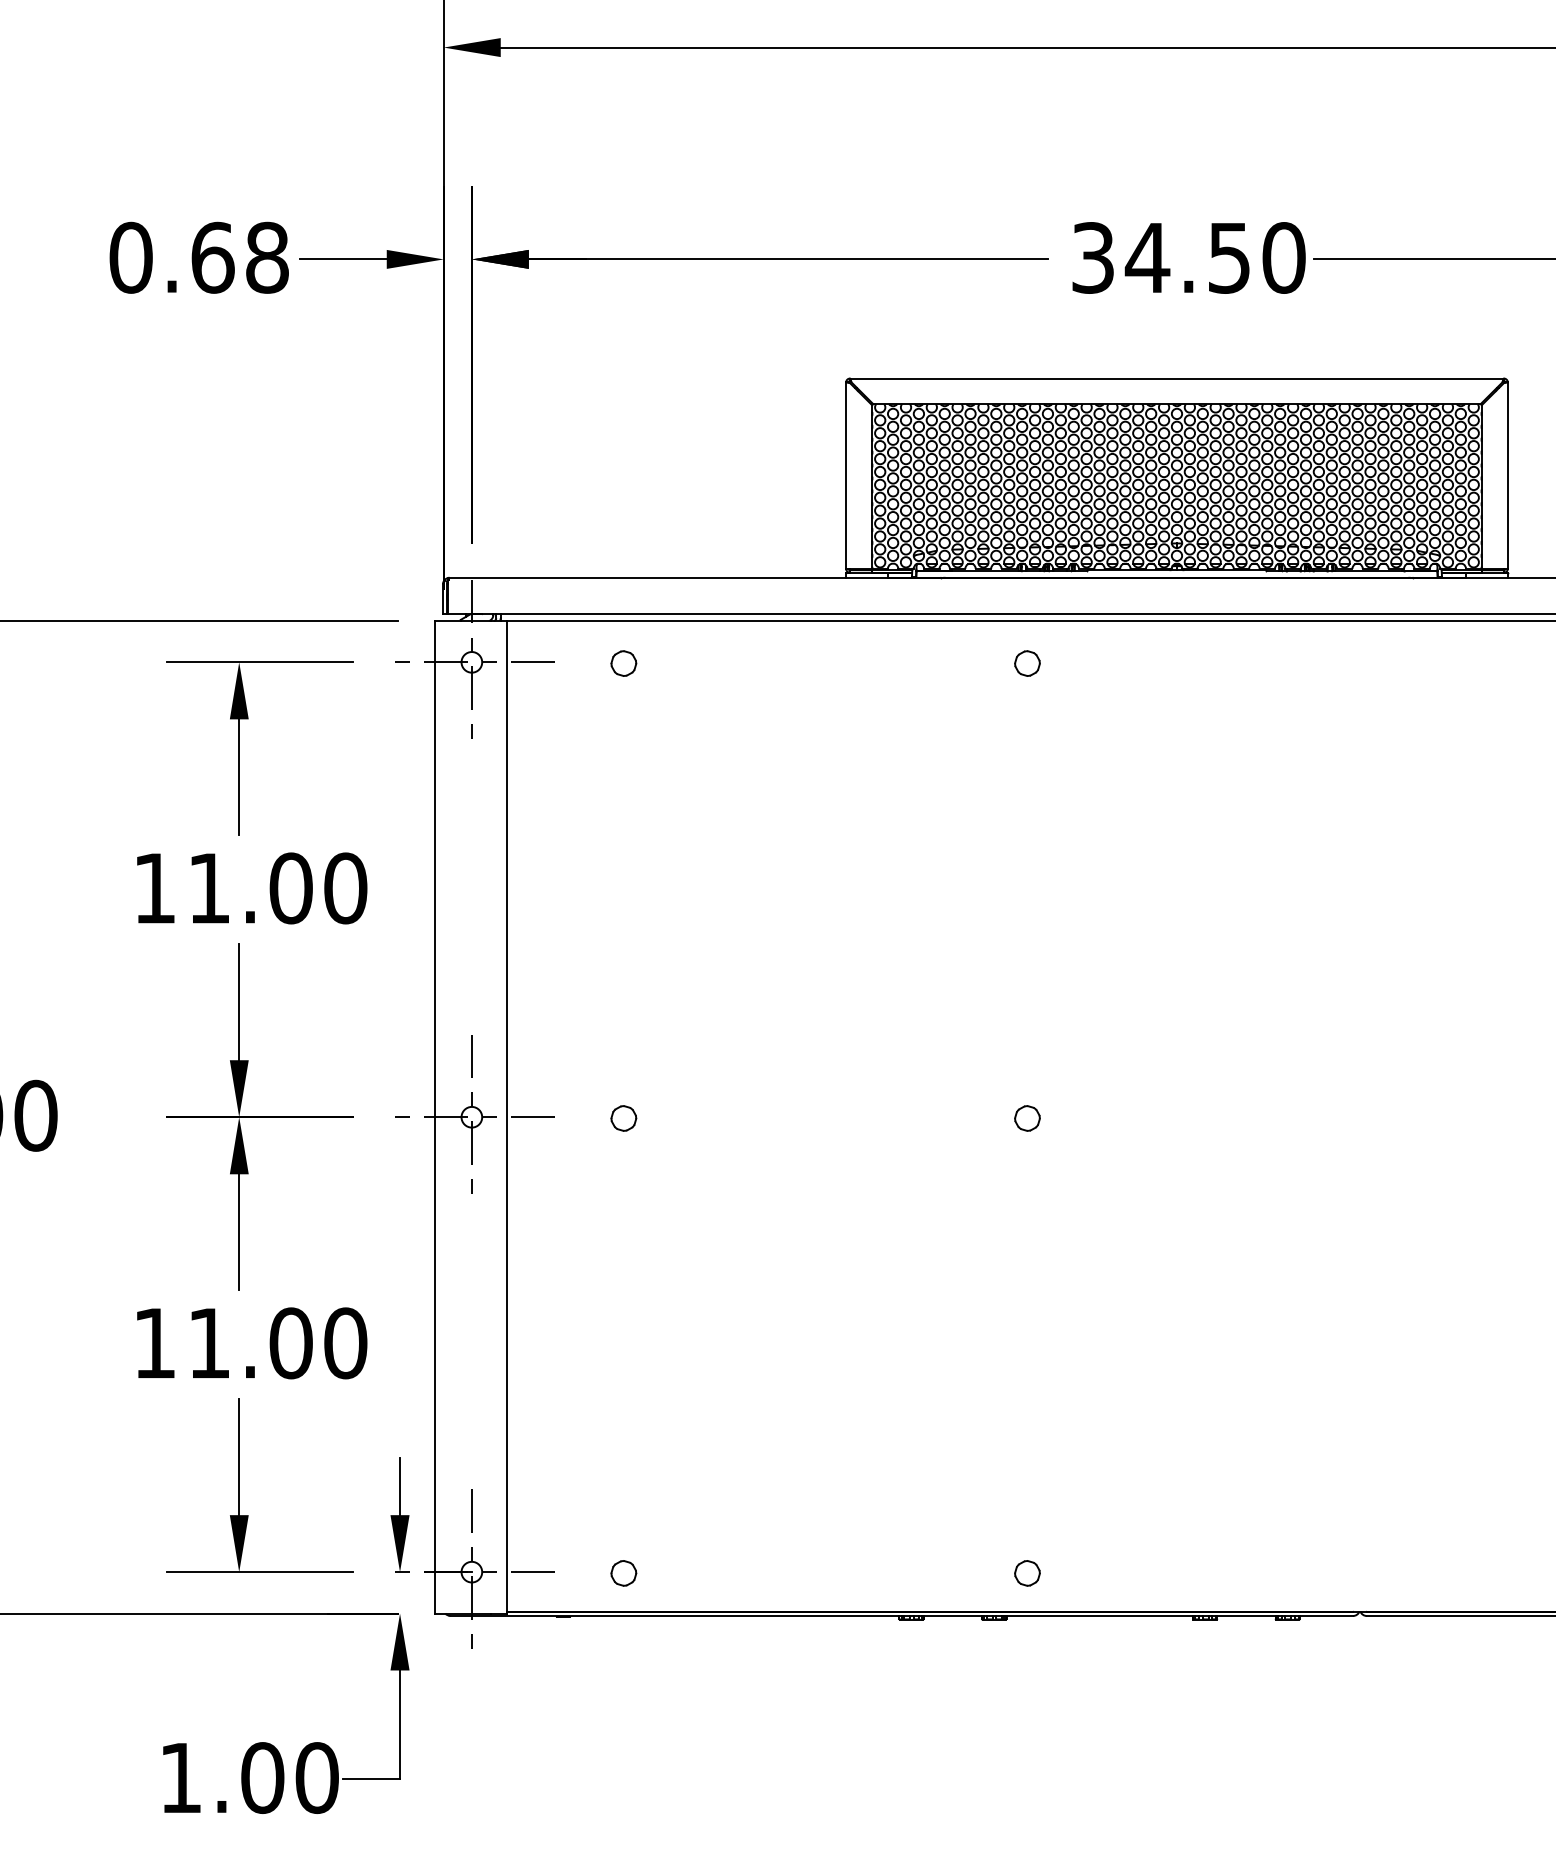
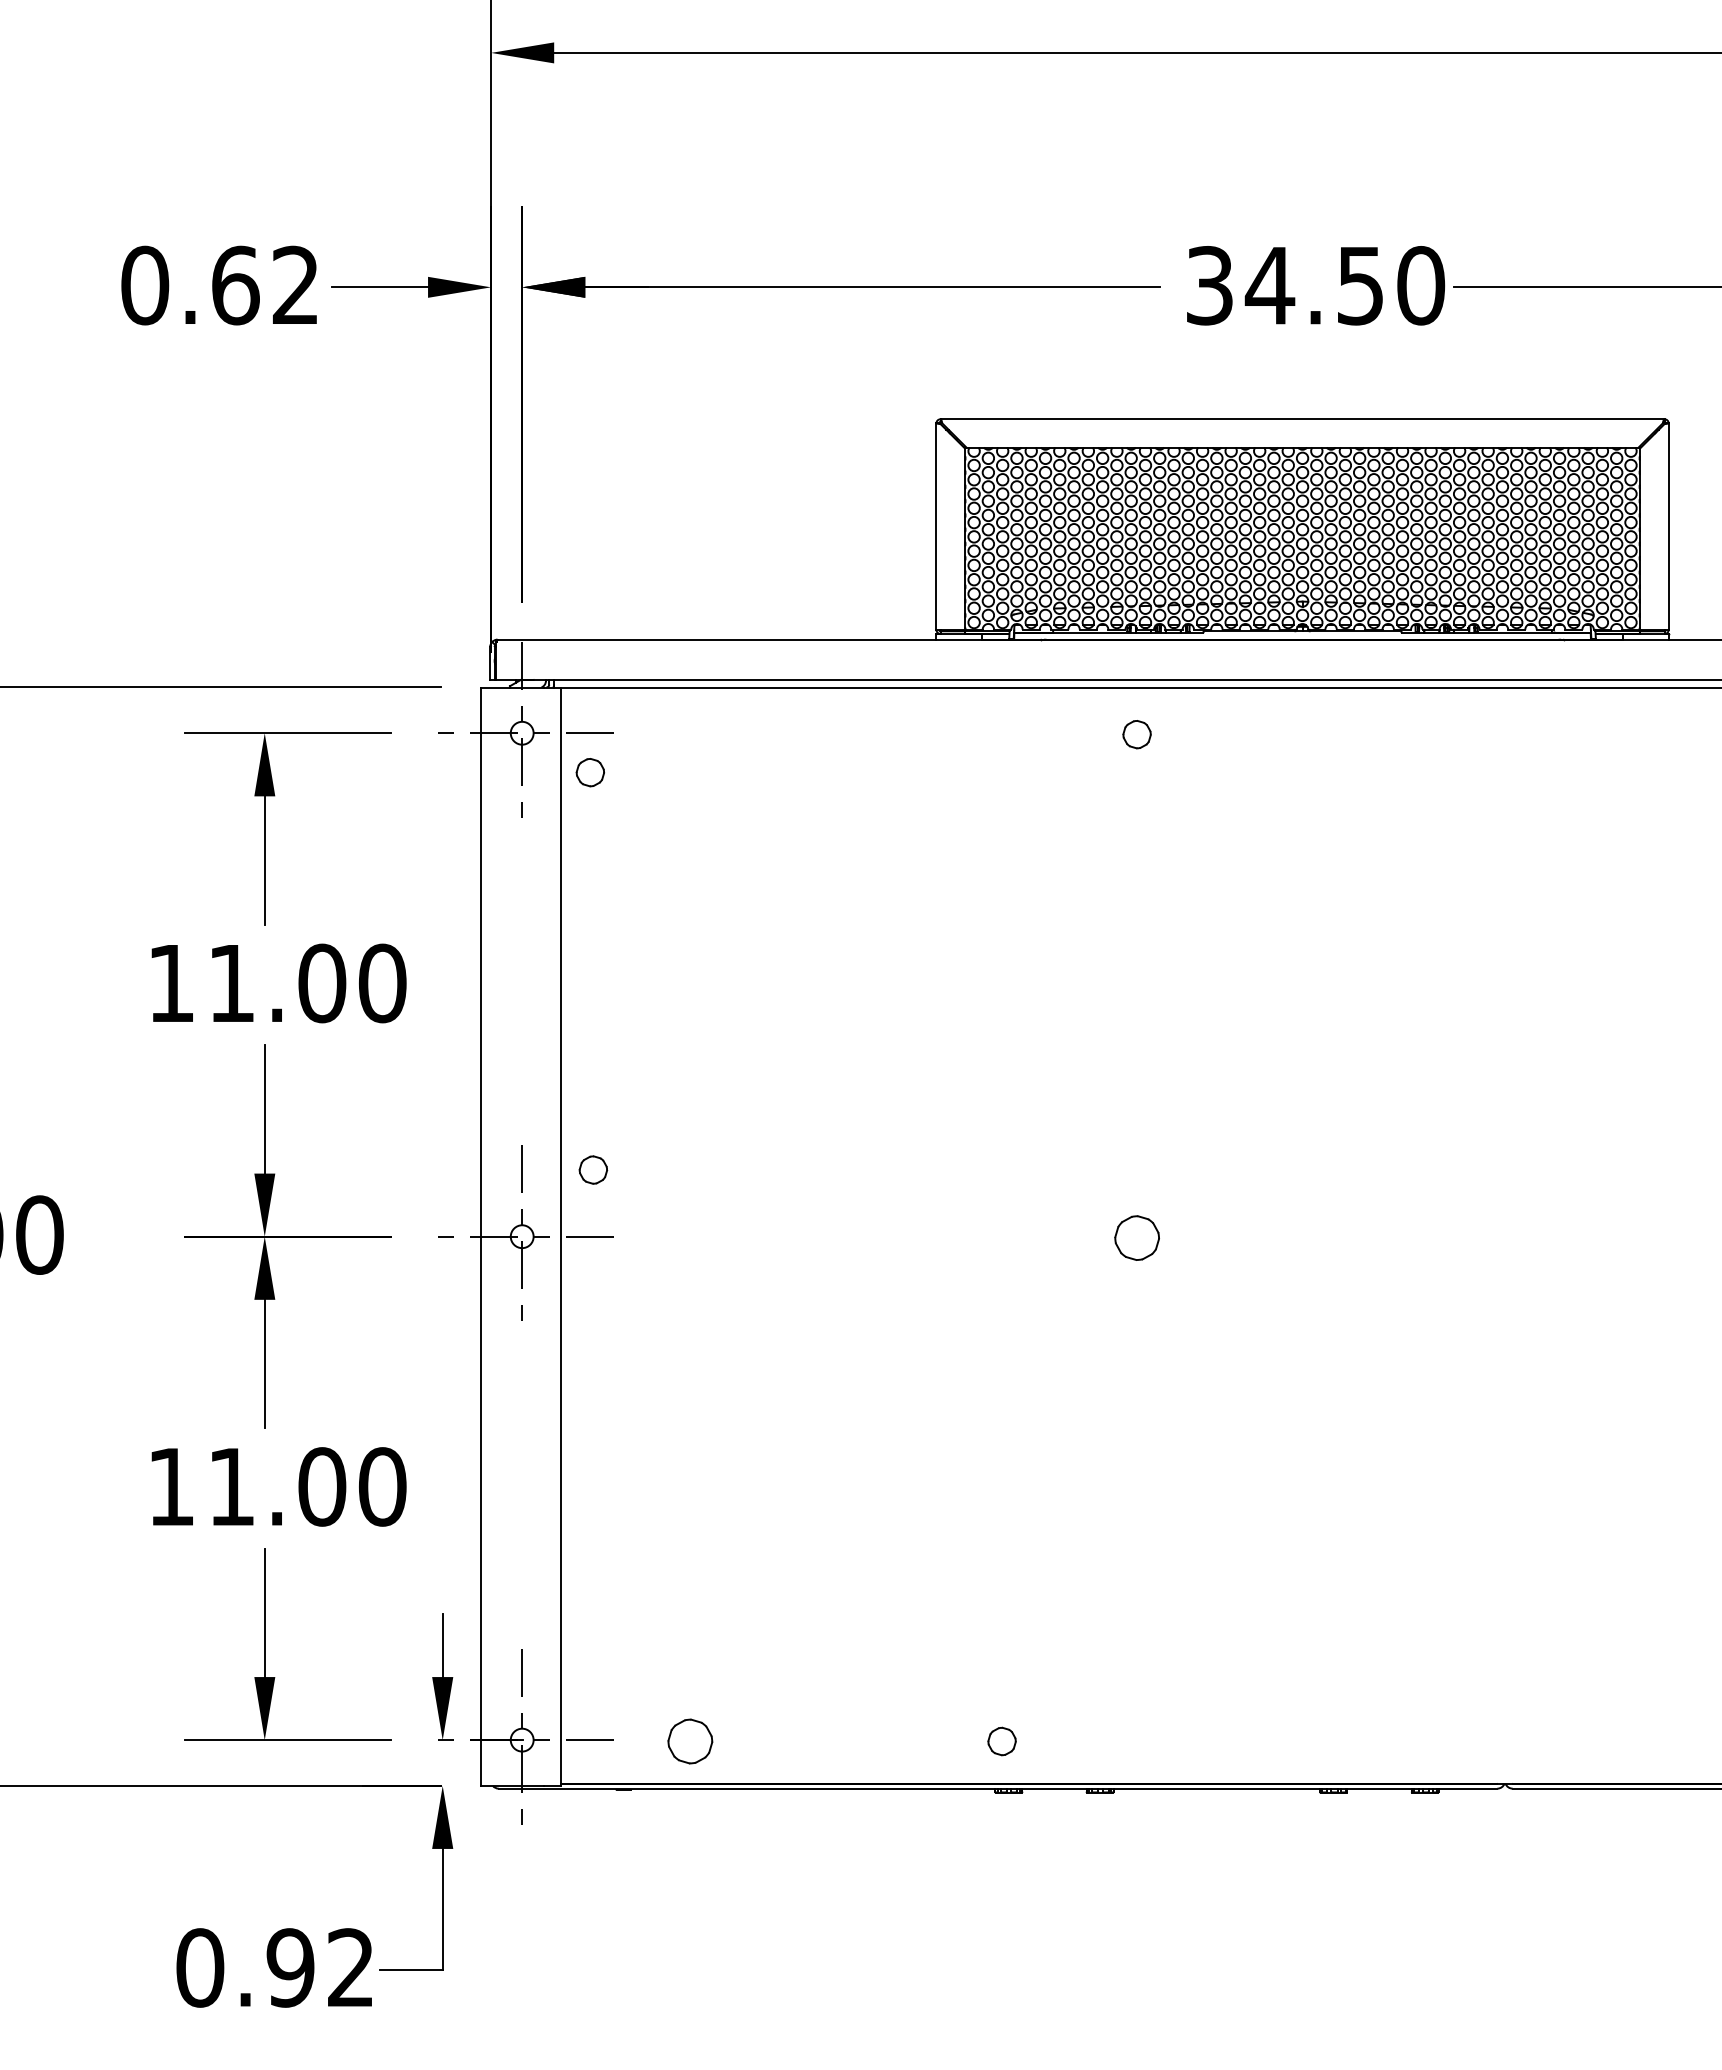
text: (267, 257) -> (295, 285), 0.68 -> 0.62
part: (623, 663) -> (589, 772), moved
part: (623, 1117) -> (593, 1169), moved
part: (1026, 1117) -> (1136, 1237), size x1.6
part: (623, 1573) -> (690, 1741), size x1.6
part: (1026, 1573) -> (1001, 1741), moved
text: (248, 1777) -> (275, 1967), 1.00 -> 0.92

